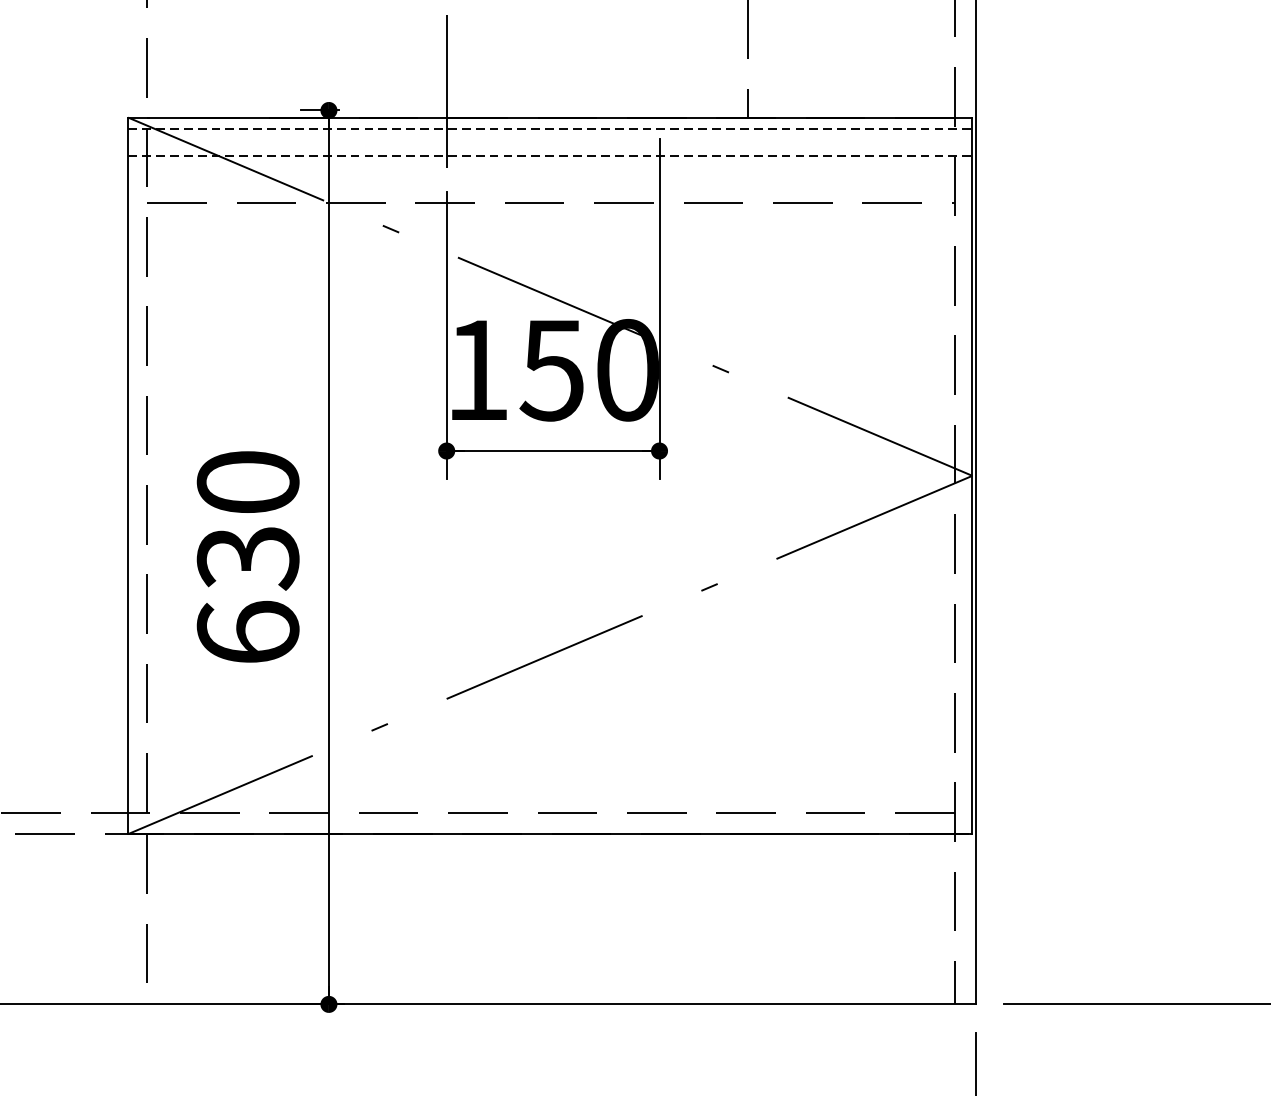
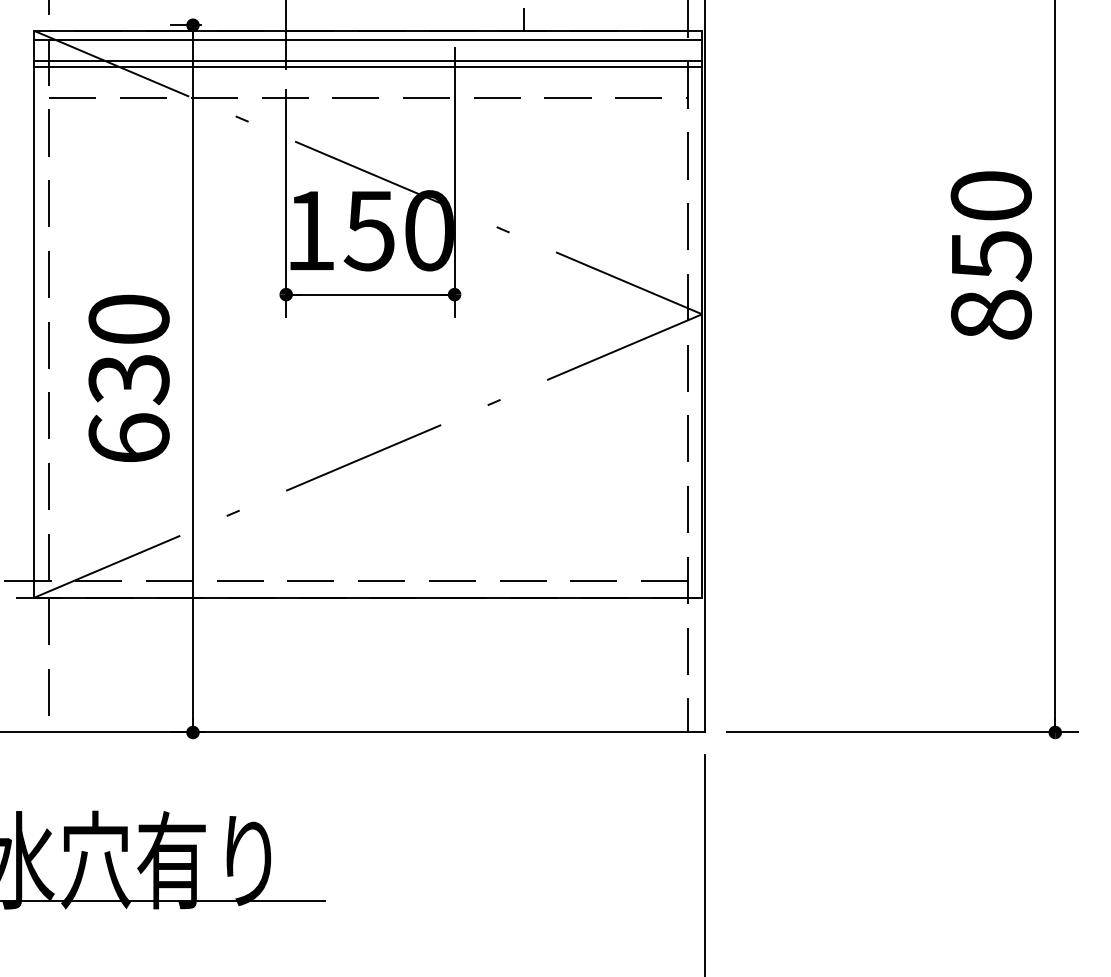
line: (550, 128) -> (368, 39), dashed -> solid
line: (550, 156) -> (368, 61), dashed -> solid
line: (550, 162) -> (368, 66), added

